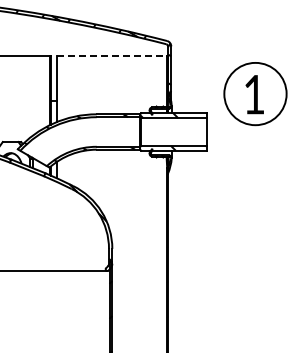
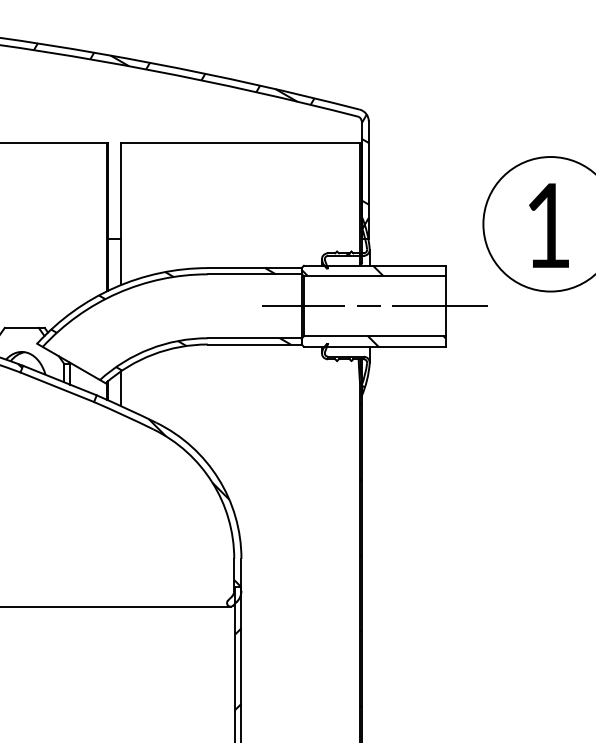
line: (112, 56) -> (241, 143), dashed -> solid
line: (173, 132) -> (373, 307), added

